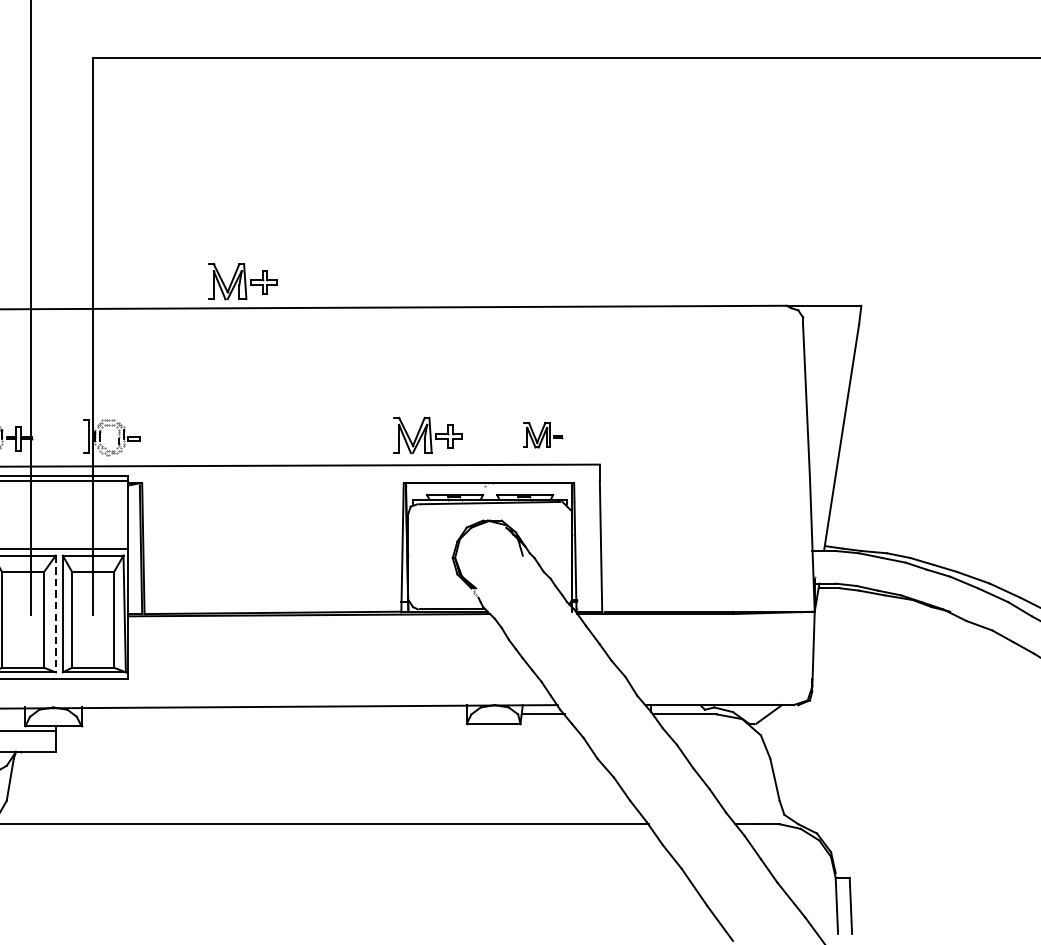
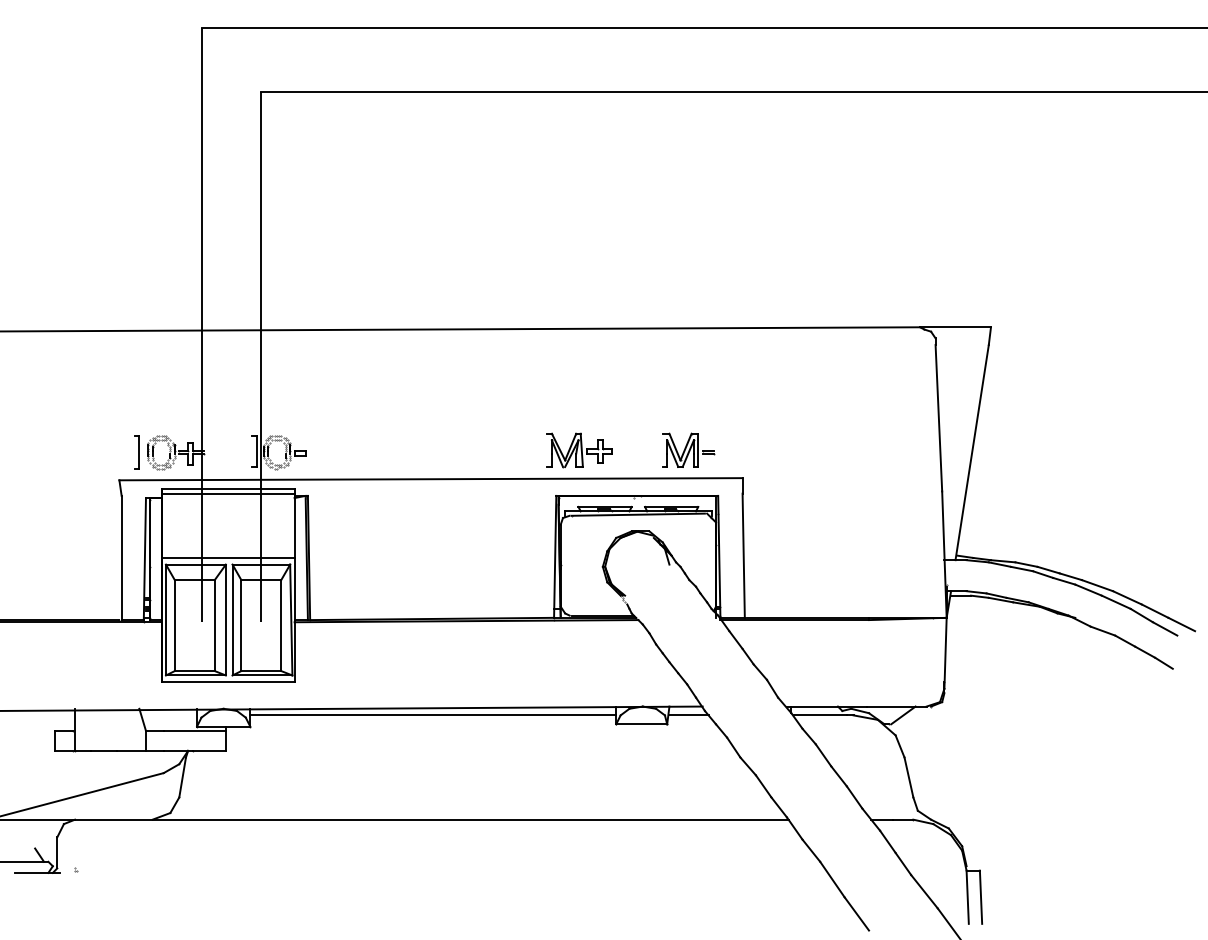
part: (242, 281) -> (403, 304), removed
part: (542, 434) -> (688, 449), size x1.43
line: (55, 614) -> (225, 620), dashed -> solid
line: (274, 714) -> (433, 715), added

